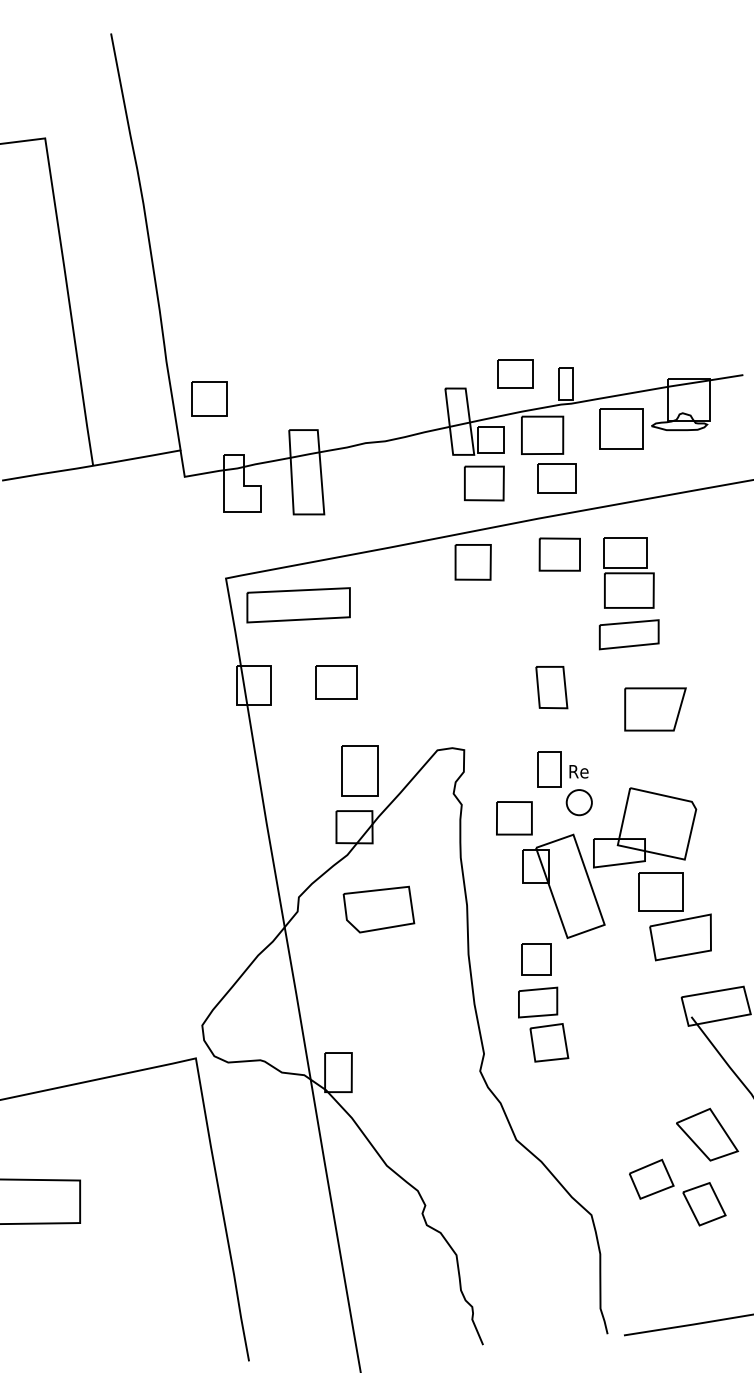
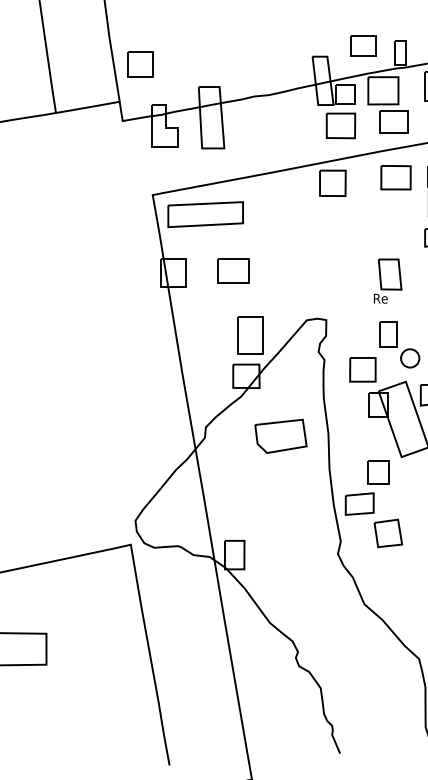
text: (578, 771) -> (380, 298), moved
part: (378, 909) -> (280, 436), moved
part: (538, 1002) -> (360, 504), moved

